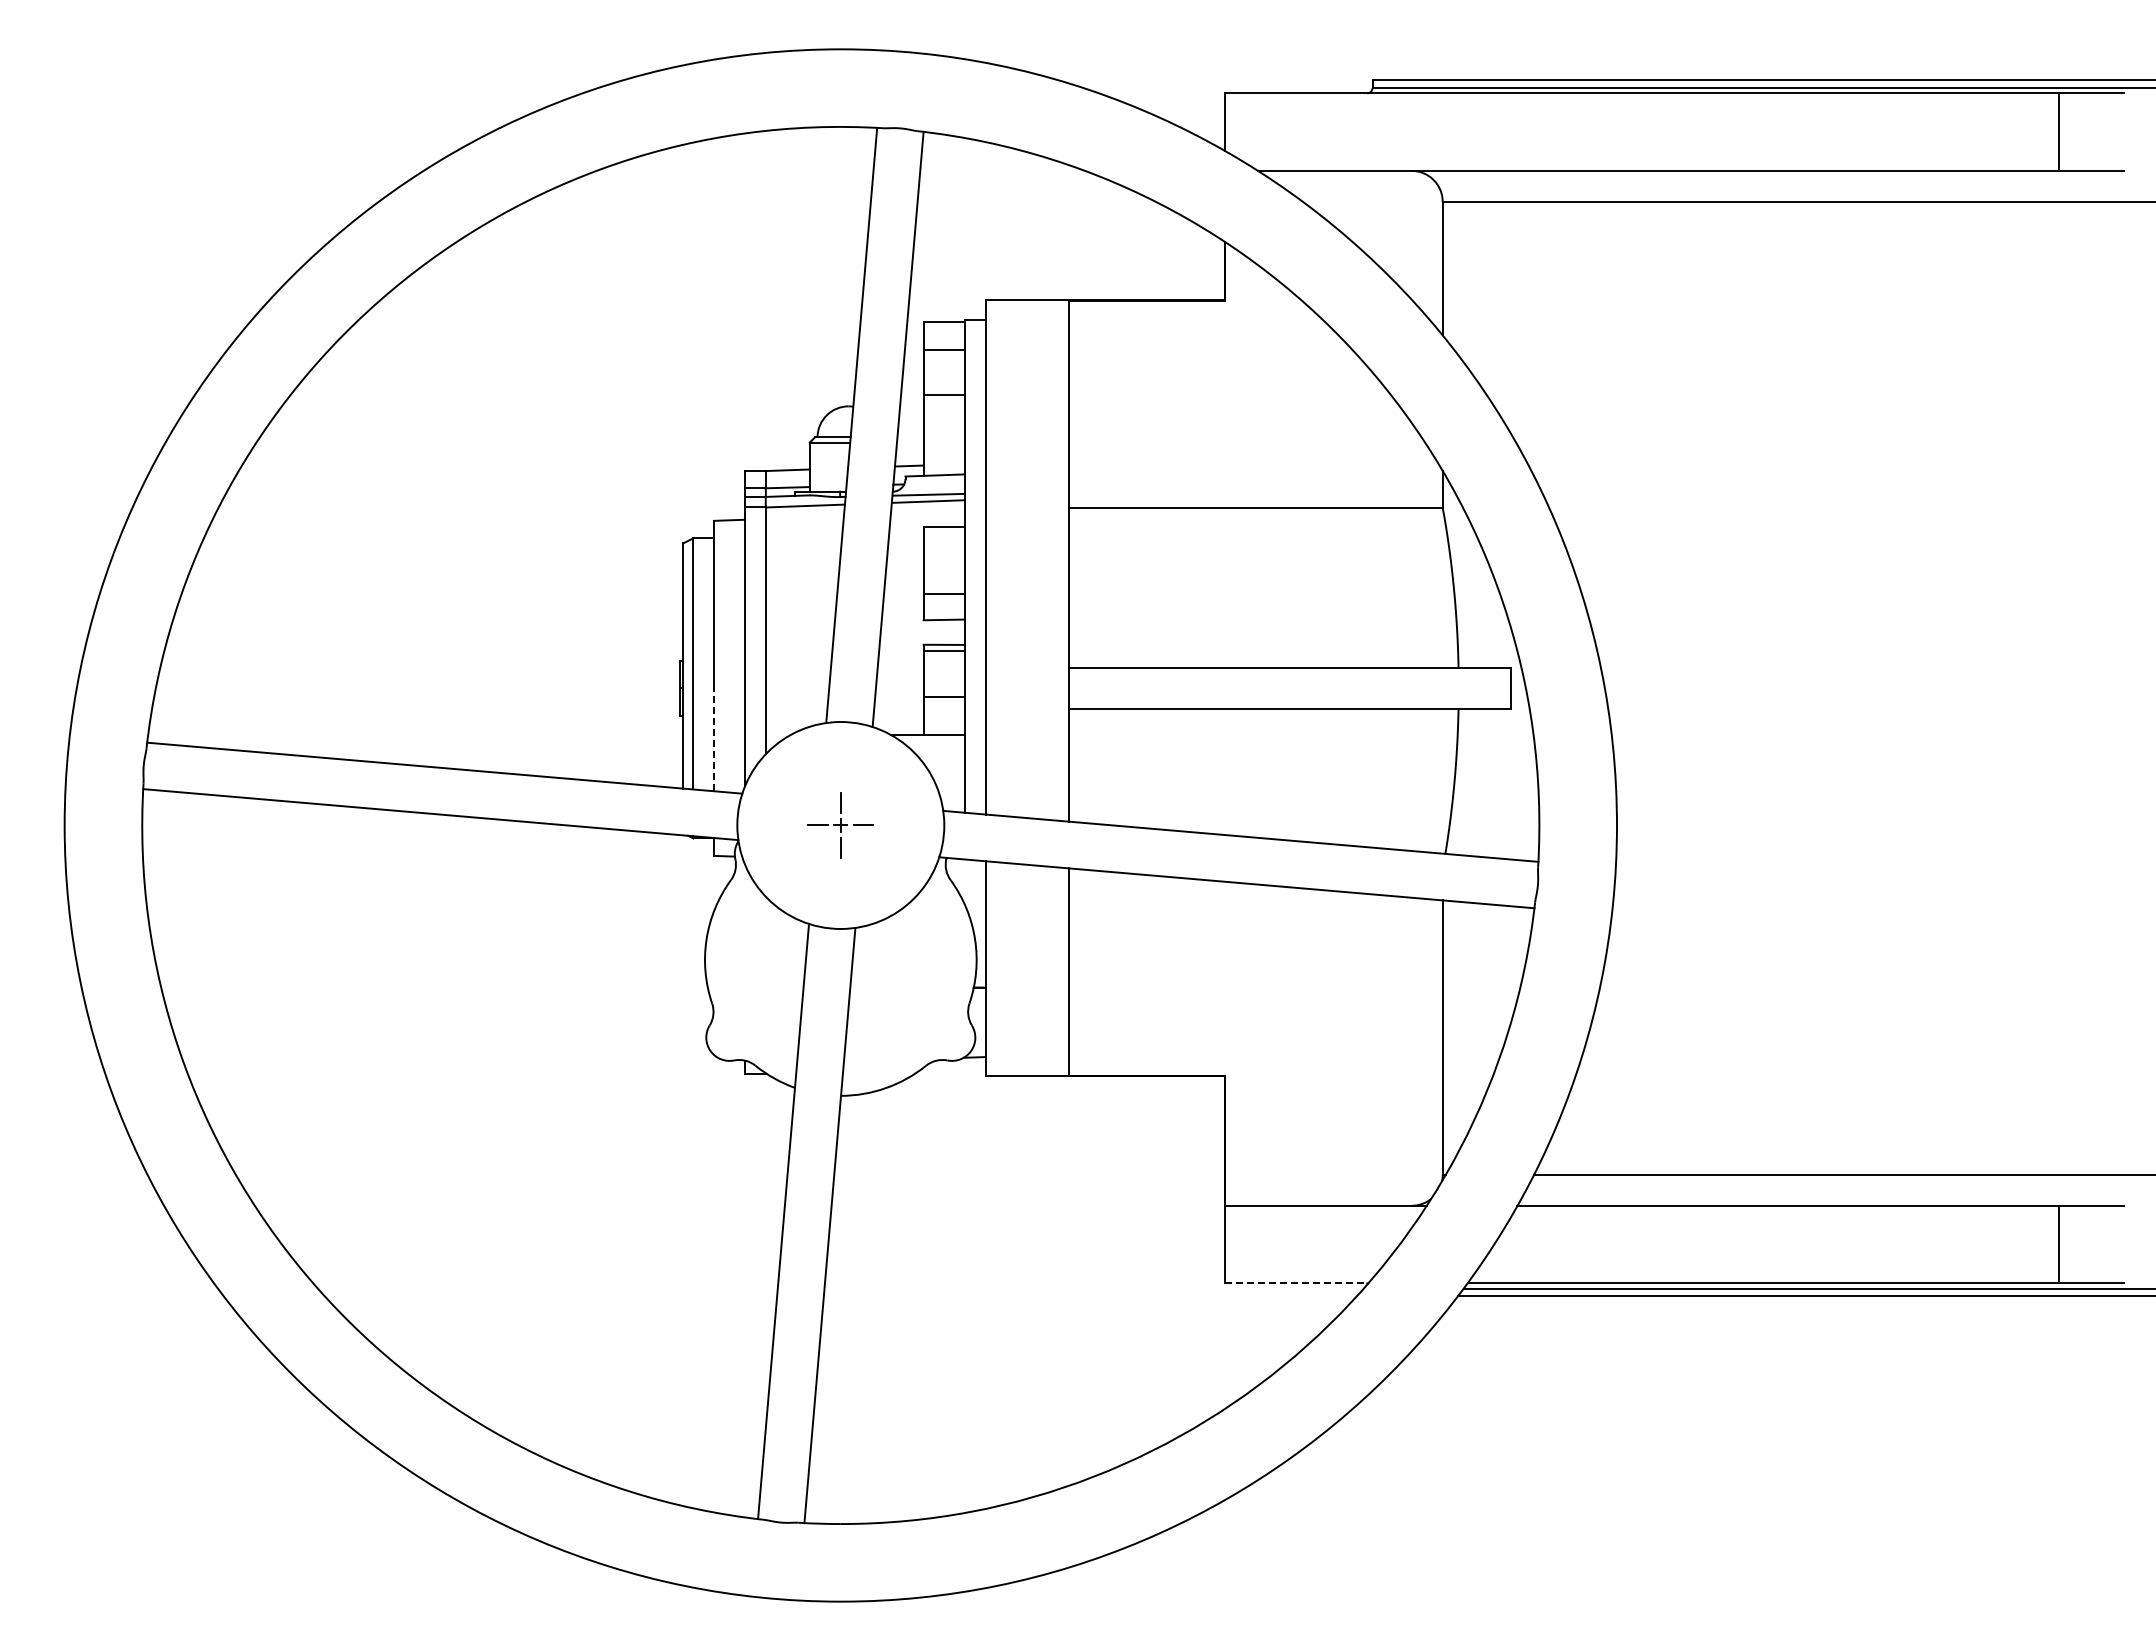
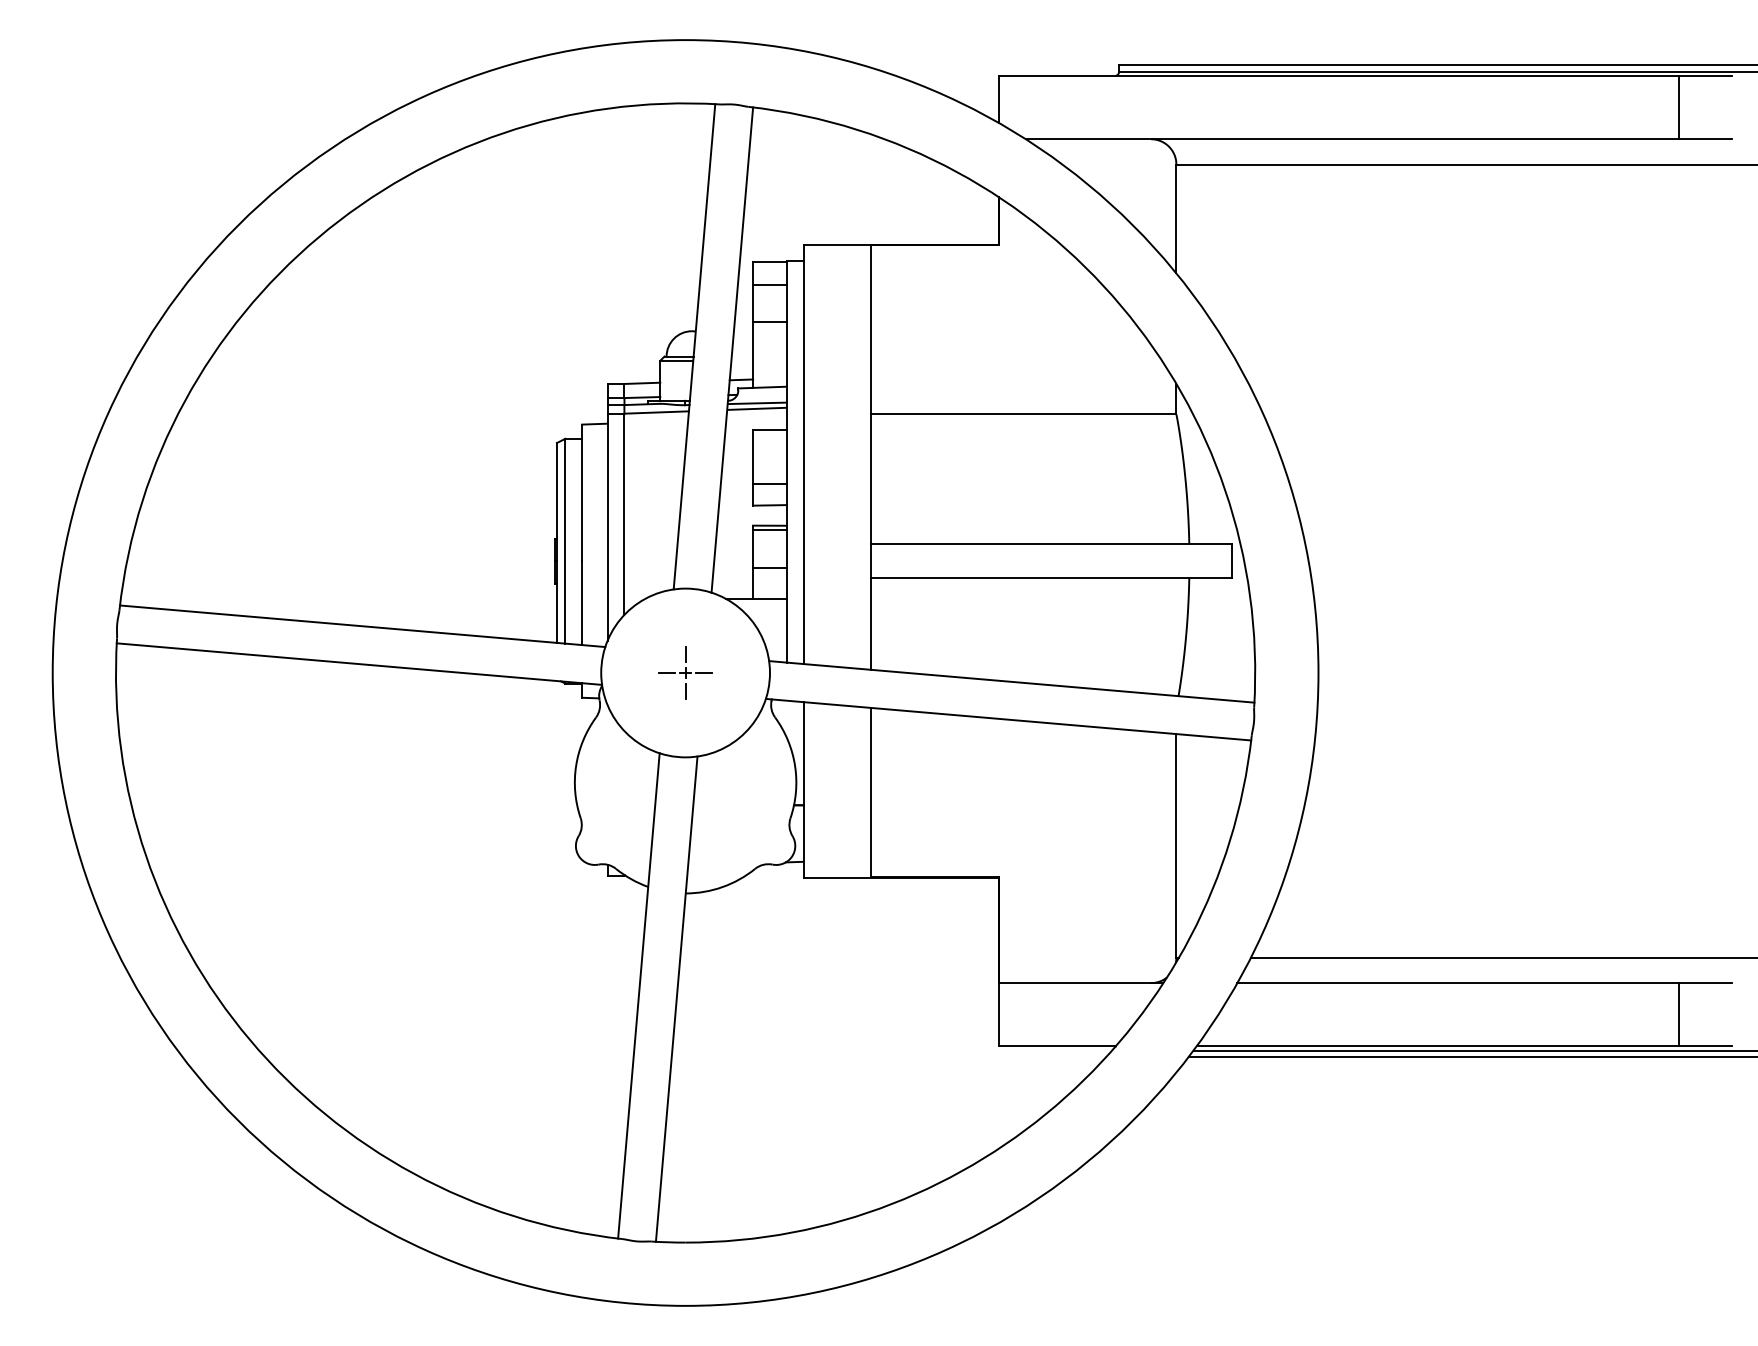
line: (714, 739) -> (582, 602), dashed -> solid
line: (1296, 1283) -> (1057, 1046), dashed -> solid

